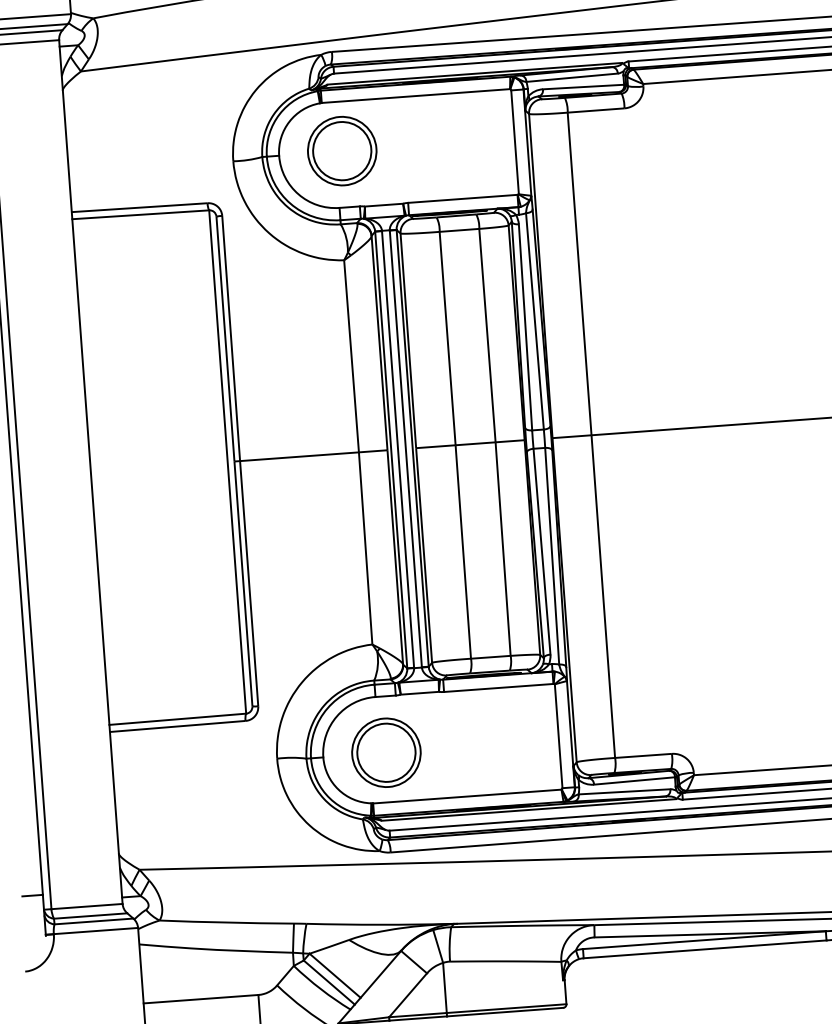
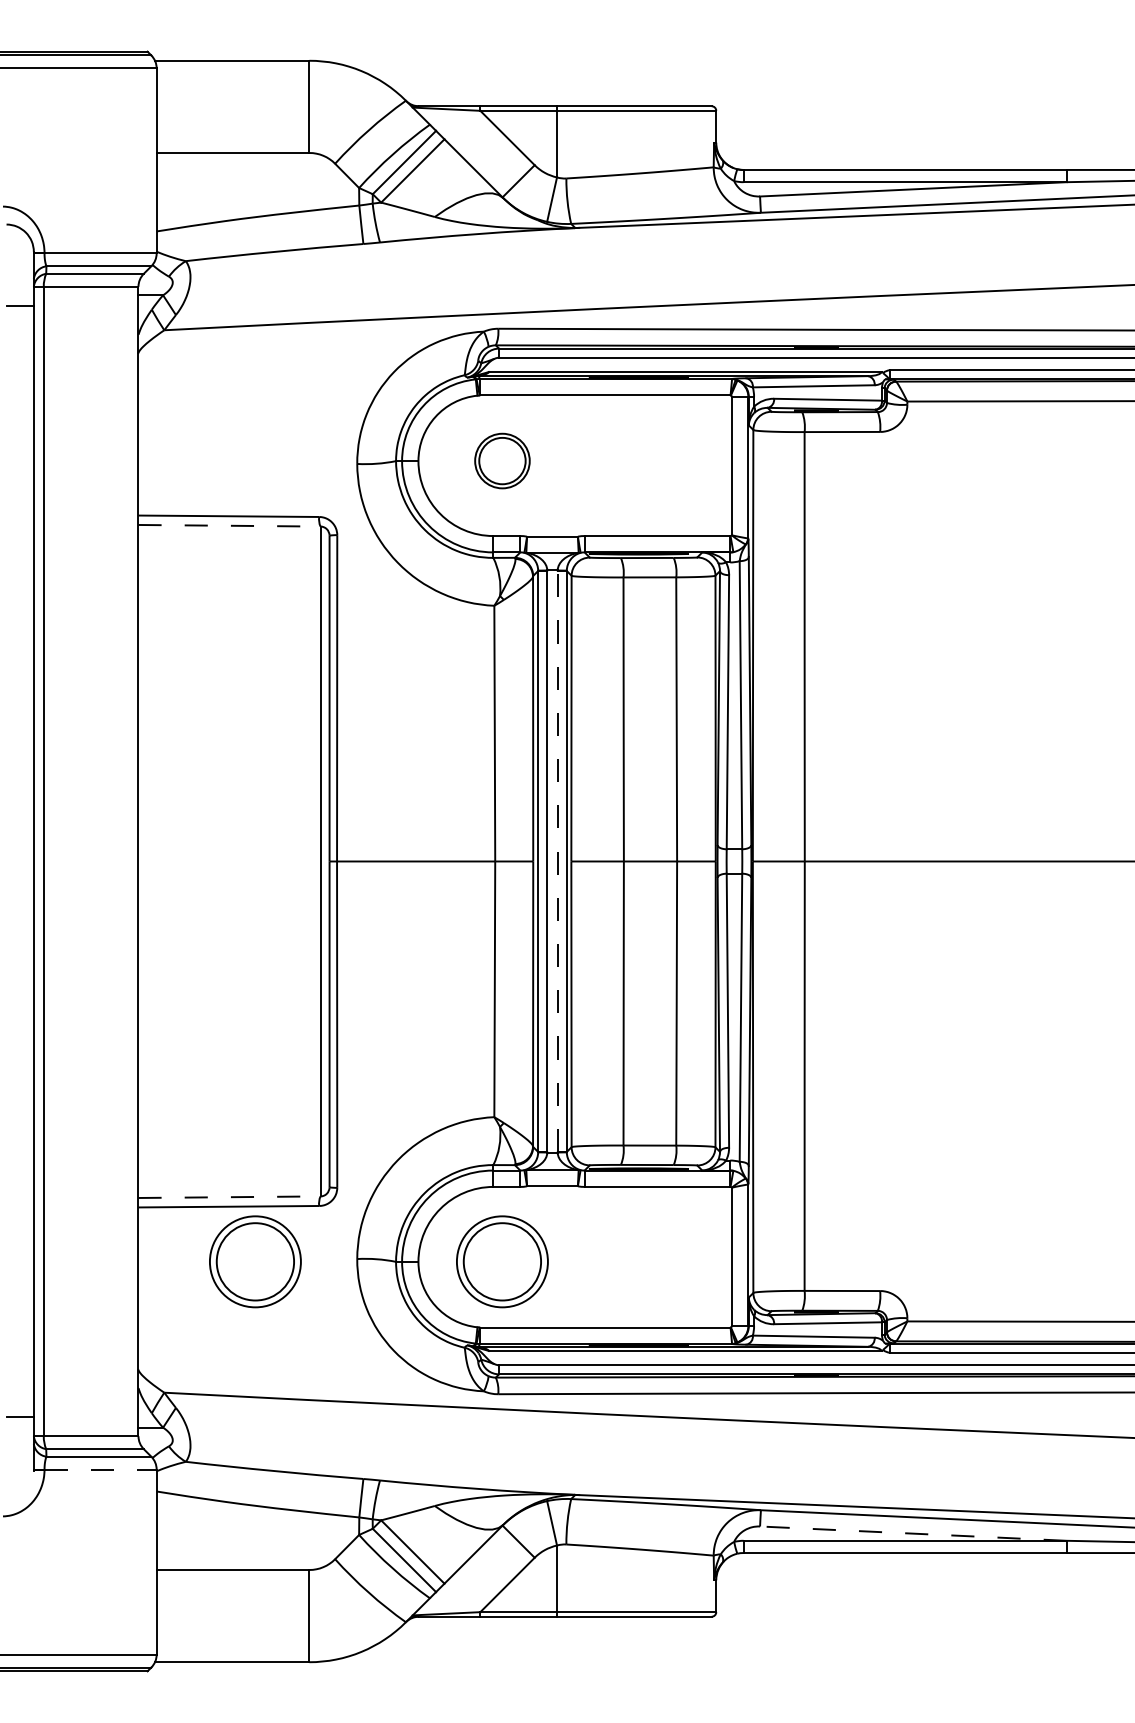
part: (342, 150) -> (502, 460), size x0.6
line: (141, 214) -> (230, 525), solid -> dashed
line: (405, 448) -> (557, 861), solid -> dashed
line: (178, 719) -> (230, 1197), solid -> dashed
part: (200, 766) -> (255, 1261), added
line: (96, 930) -> (101, 1469), solid -> dashed
line: (709, 934) -> (912, 1533), solid -> dashed

